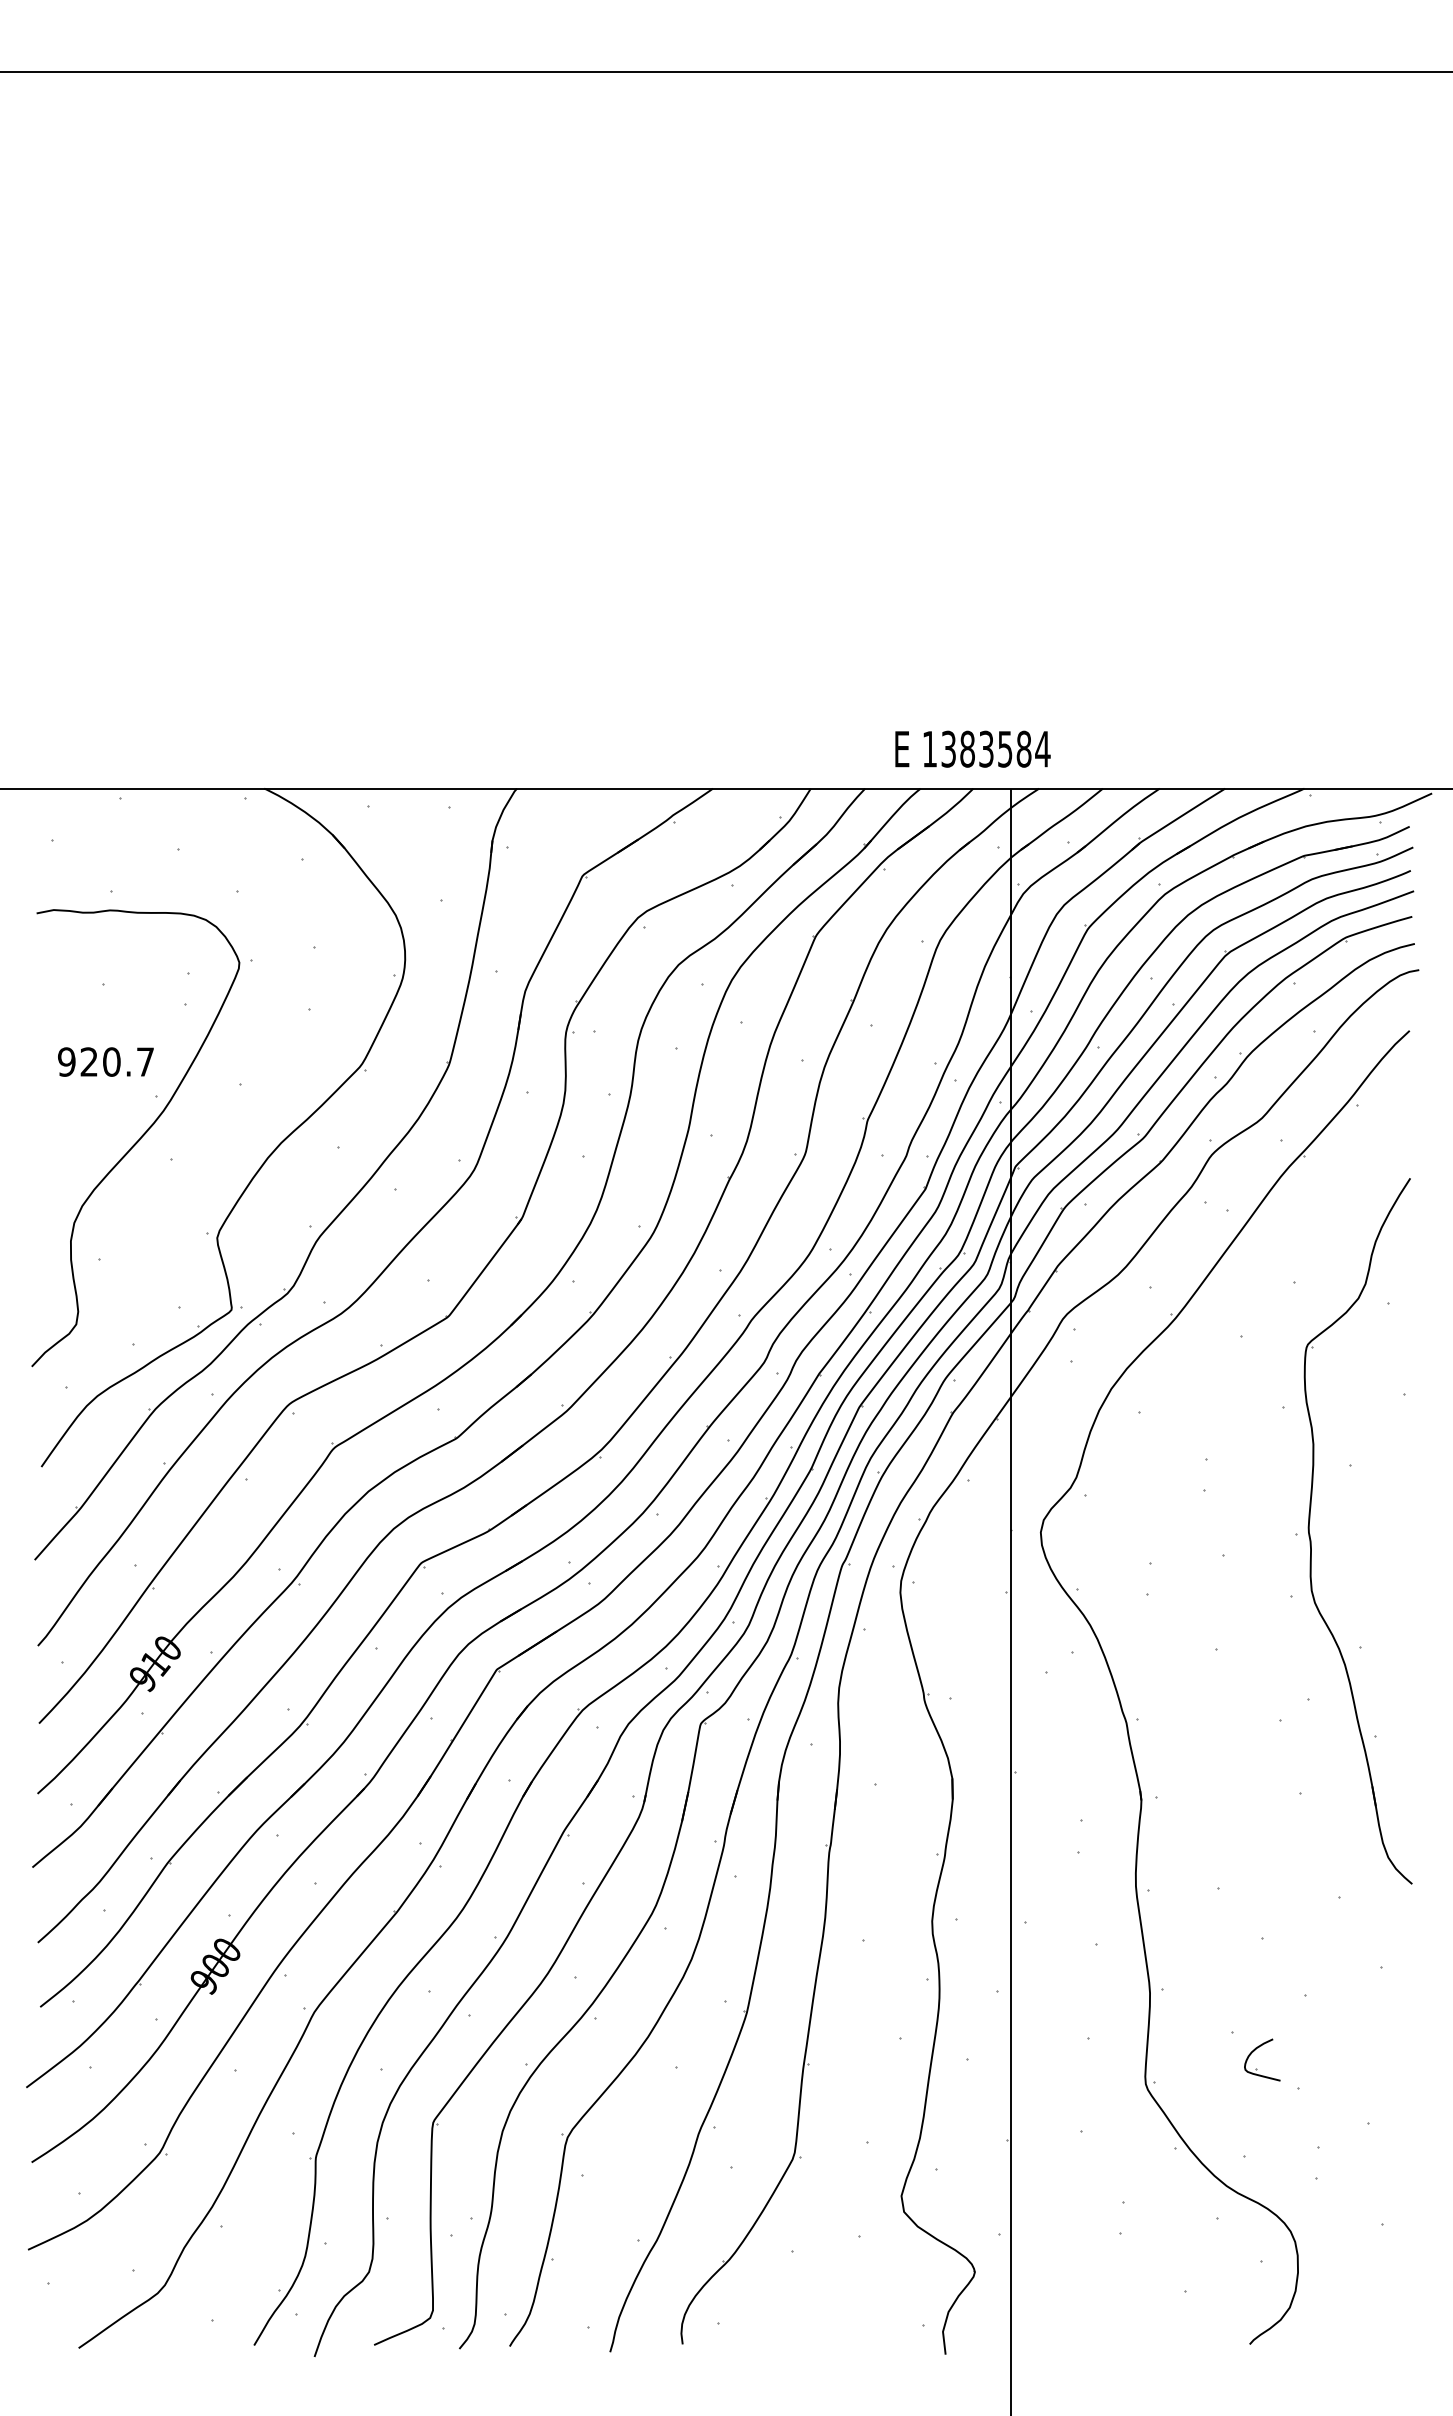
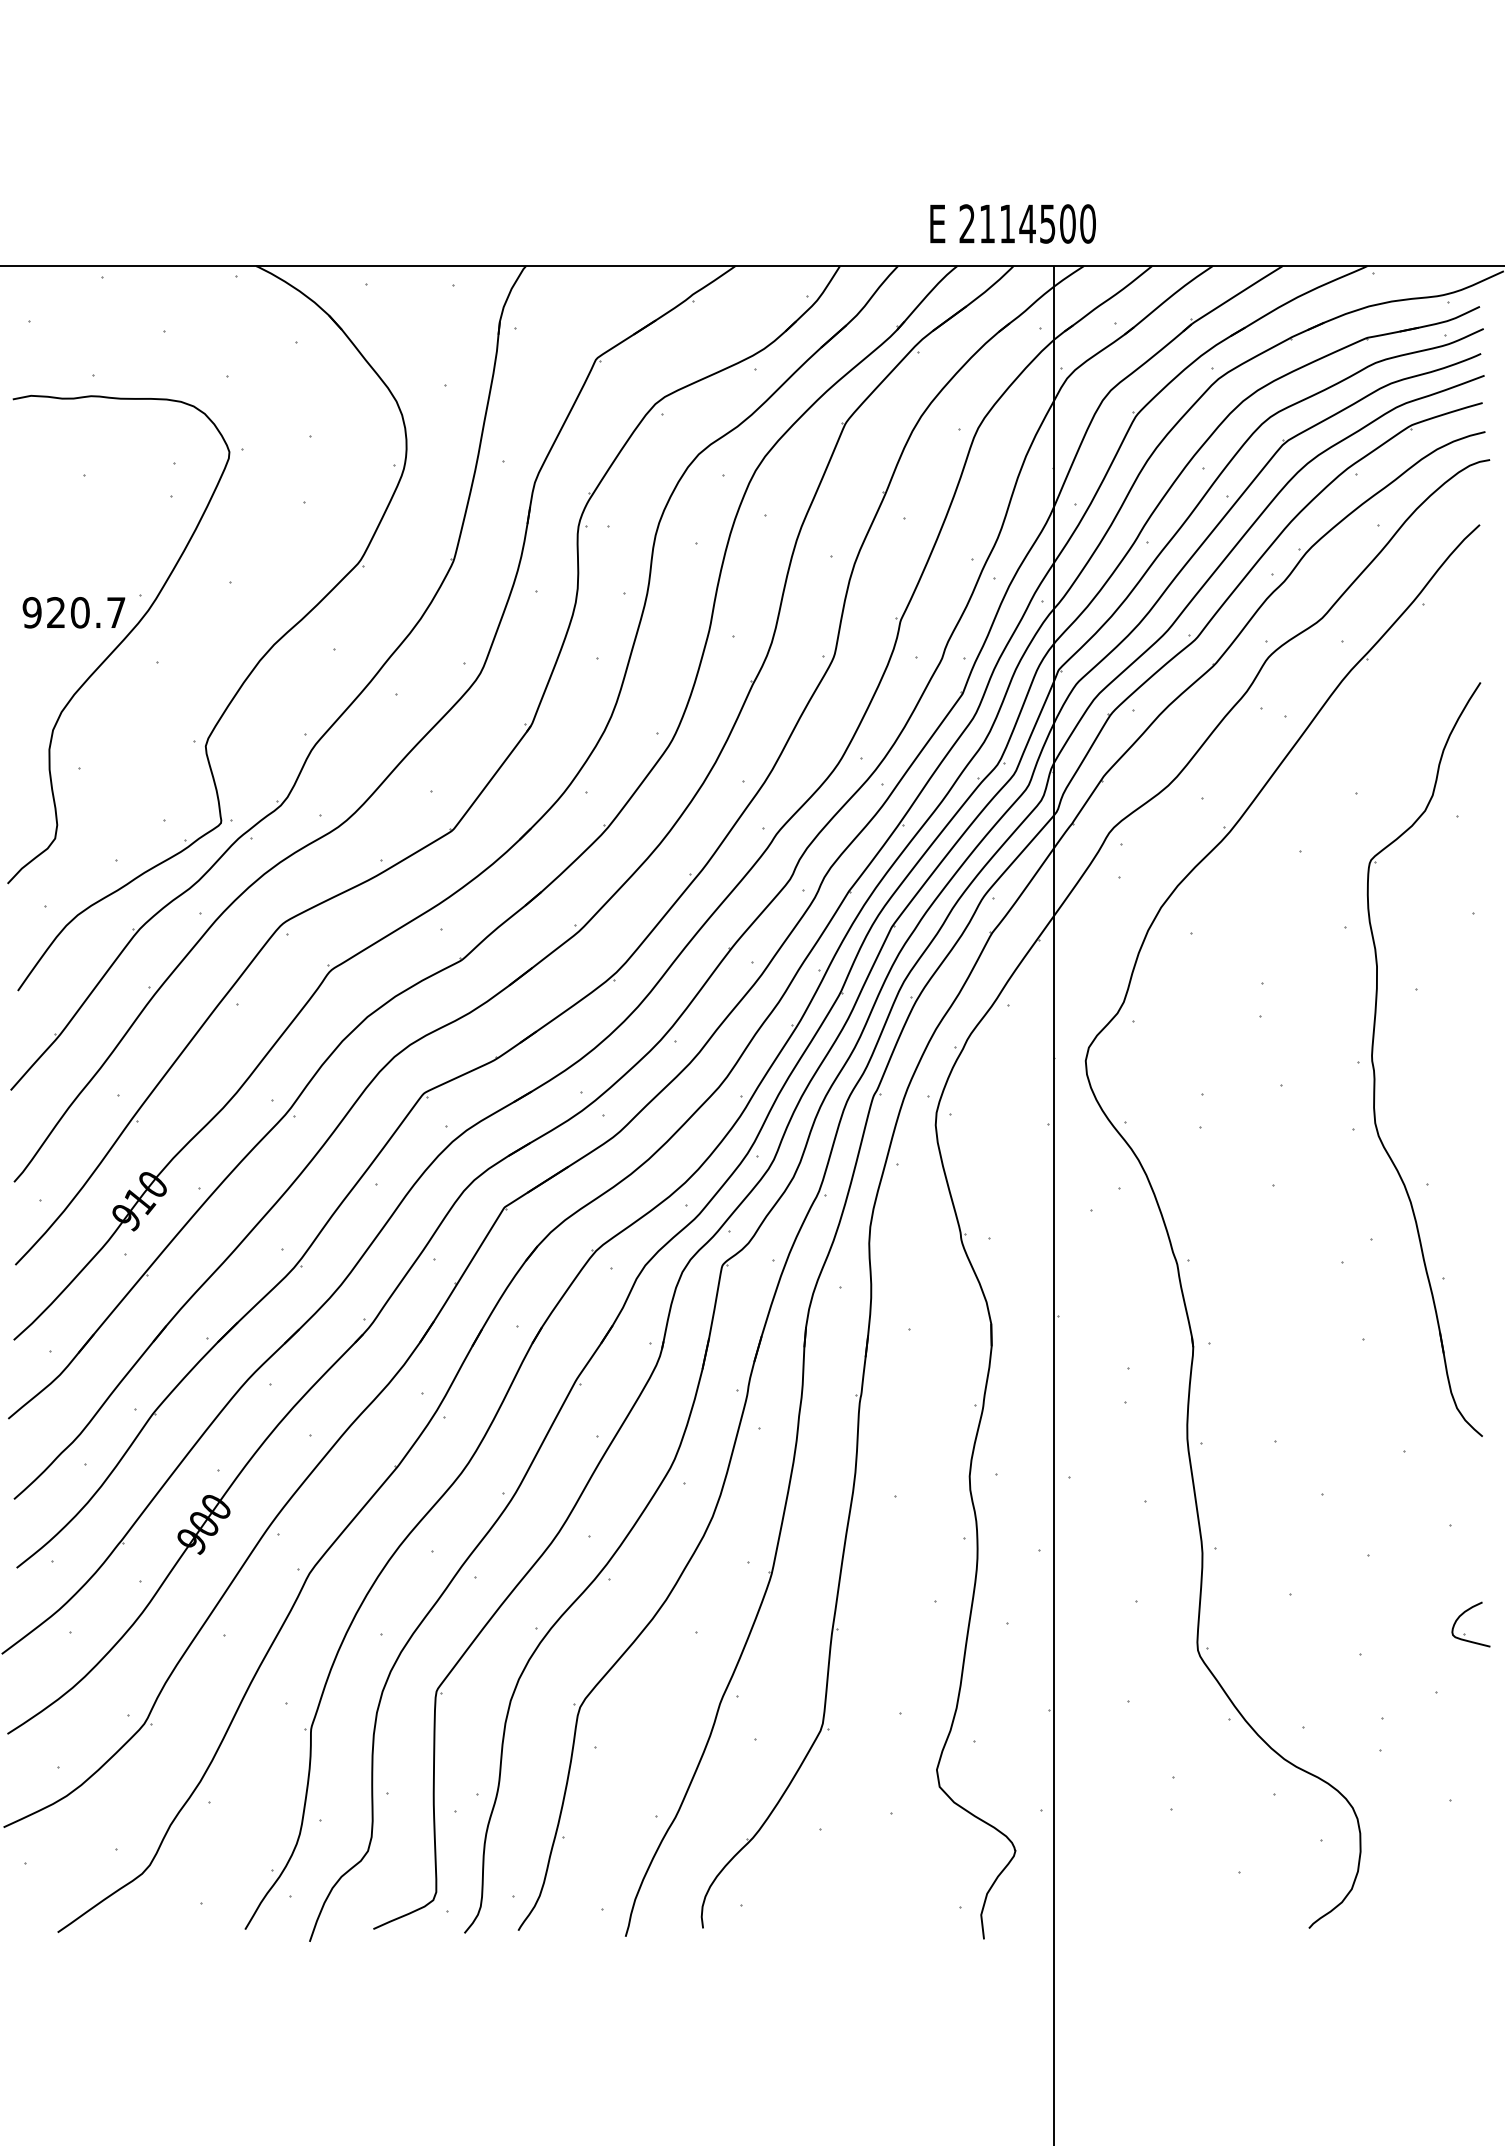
text: (986, 748) -> (1027, 223), 1383584 -> 2114500
text: (105, 1061) -> (73, 612), moved
part: (1256, 2068) -> (1464, 1633), moved

